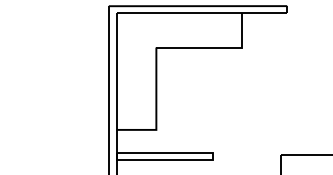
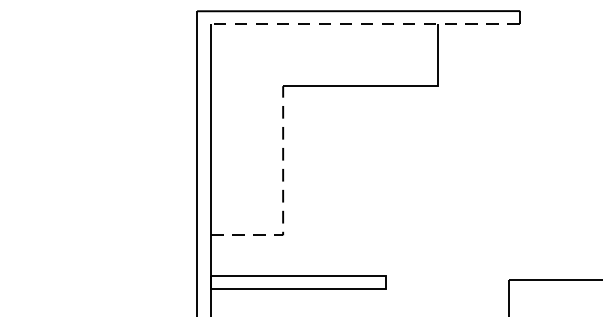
line: (201, 13) -> (364, 24), solid -> dashed
line: (156, 109) -> (283, 198), solid -> dashed

